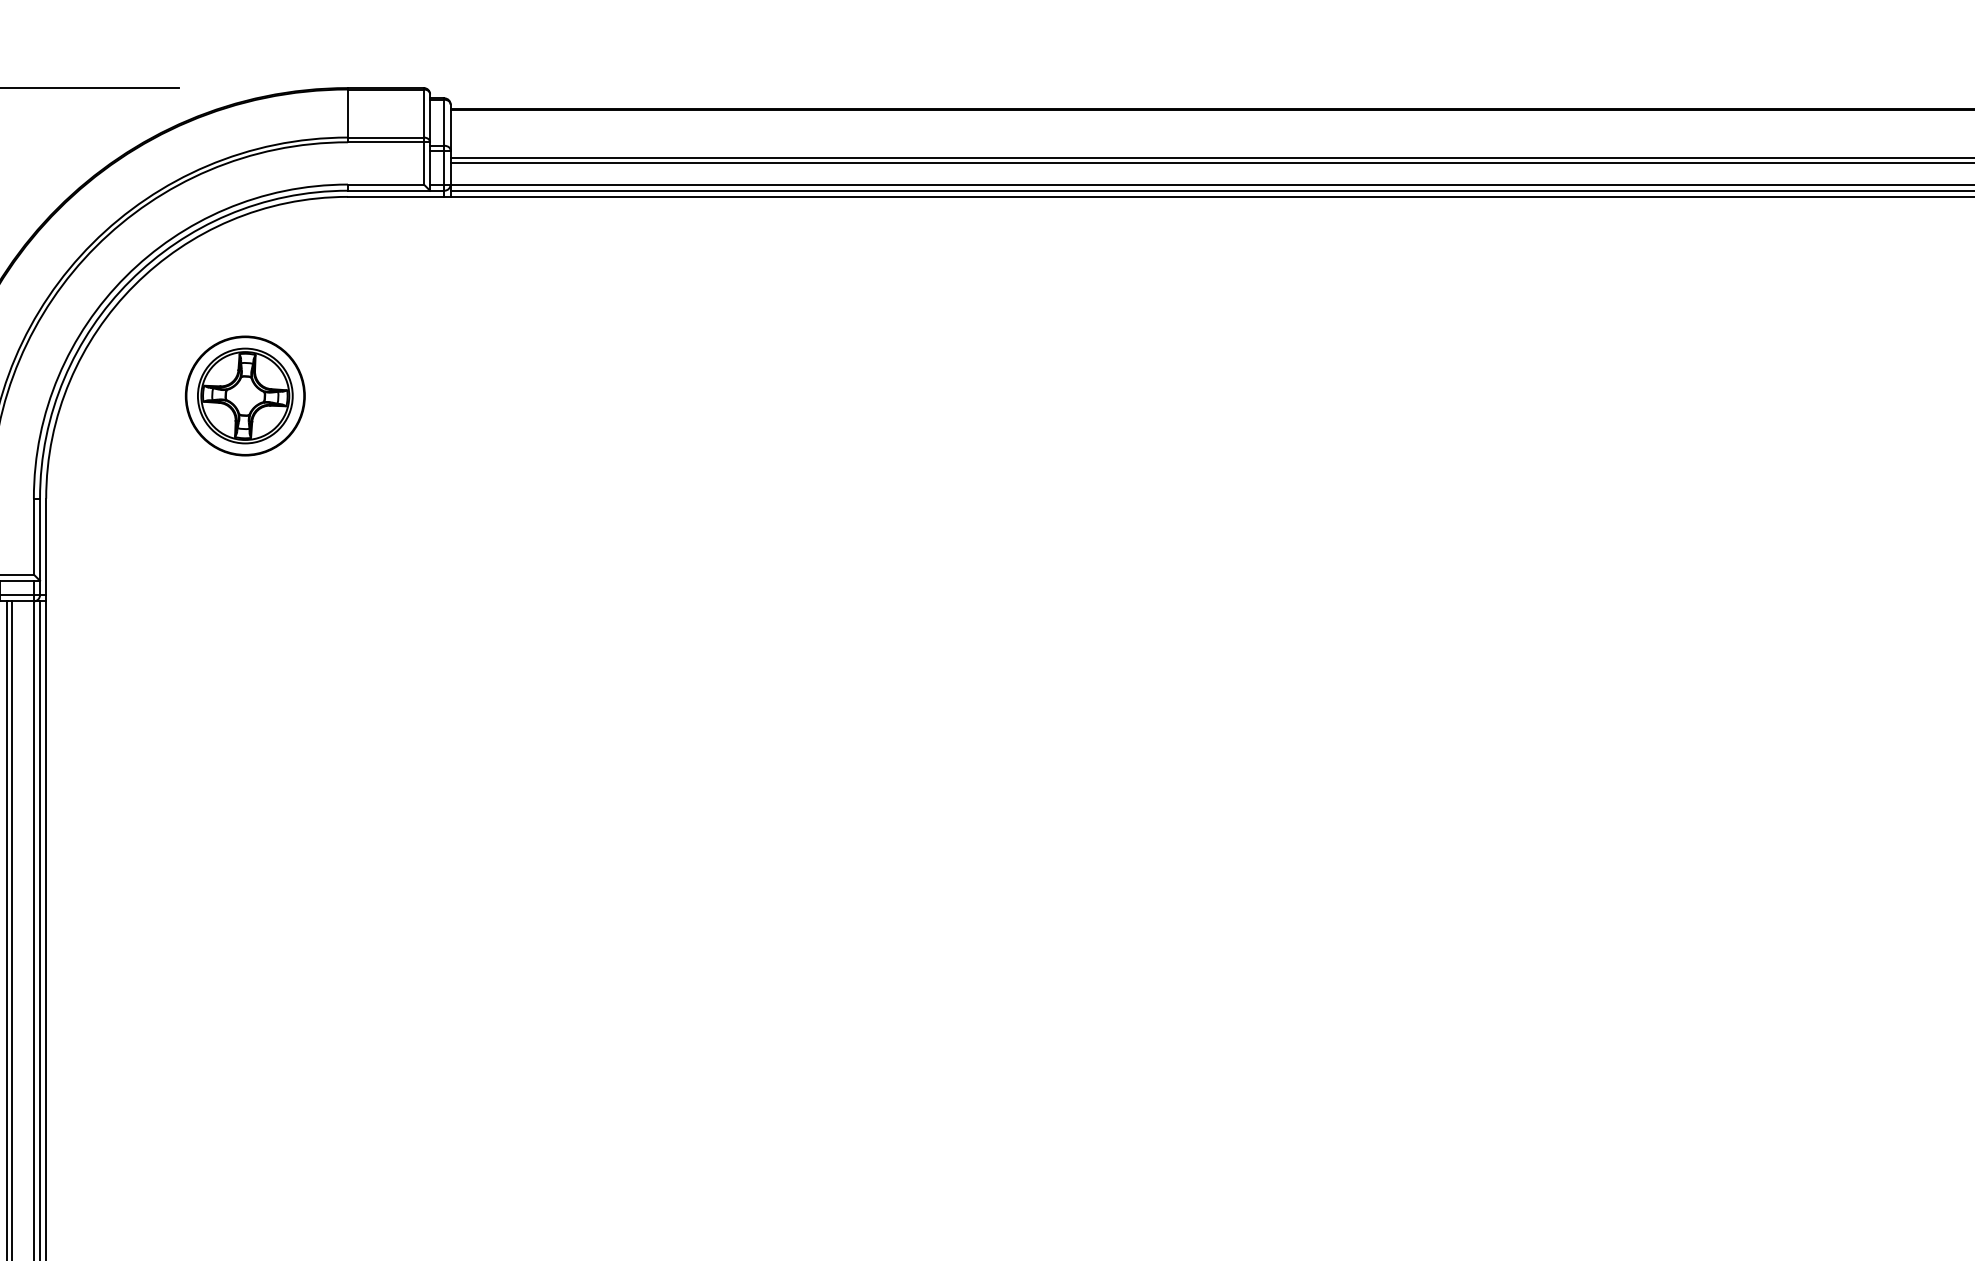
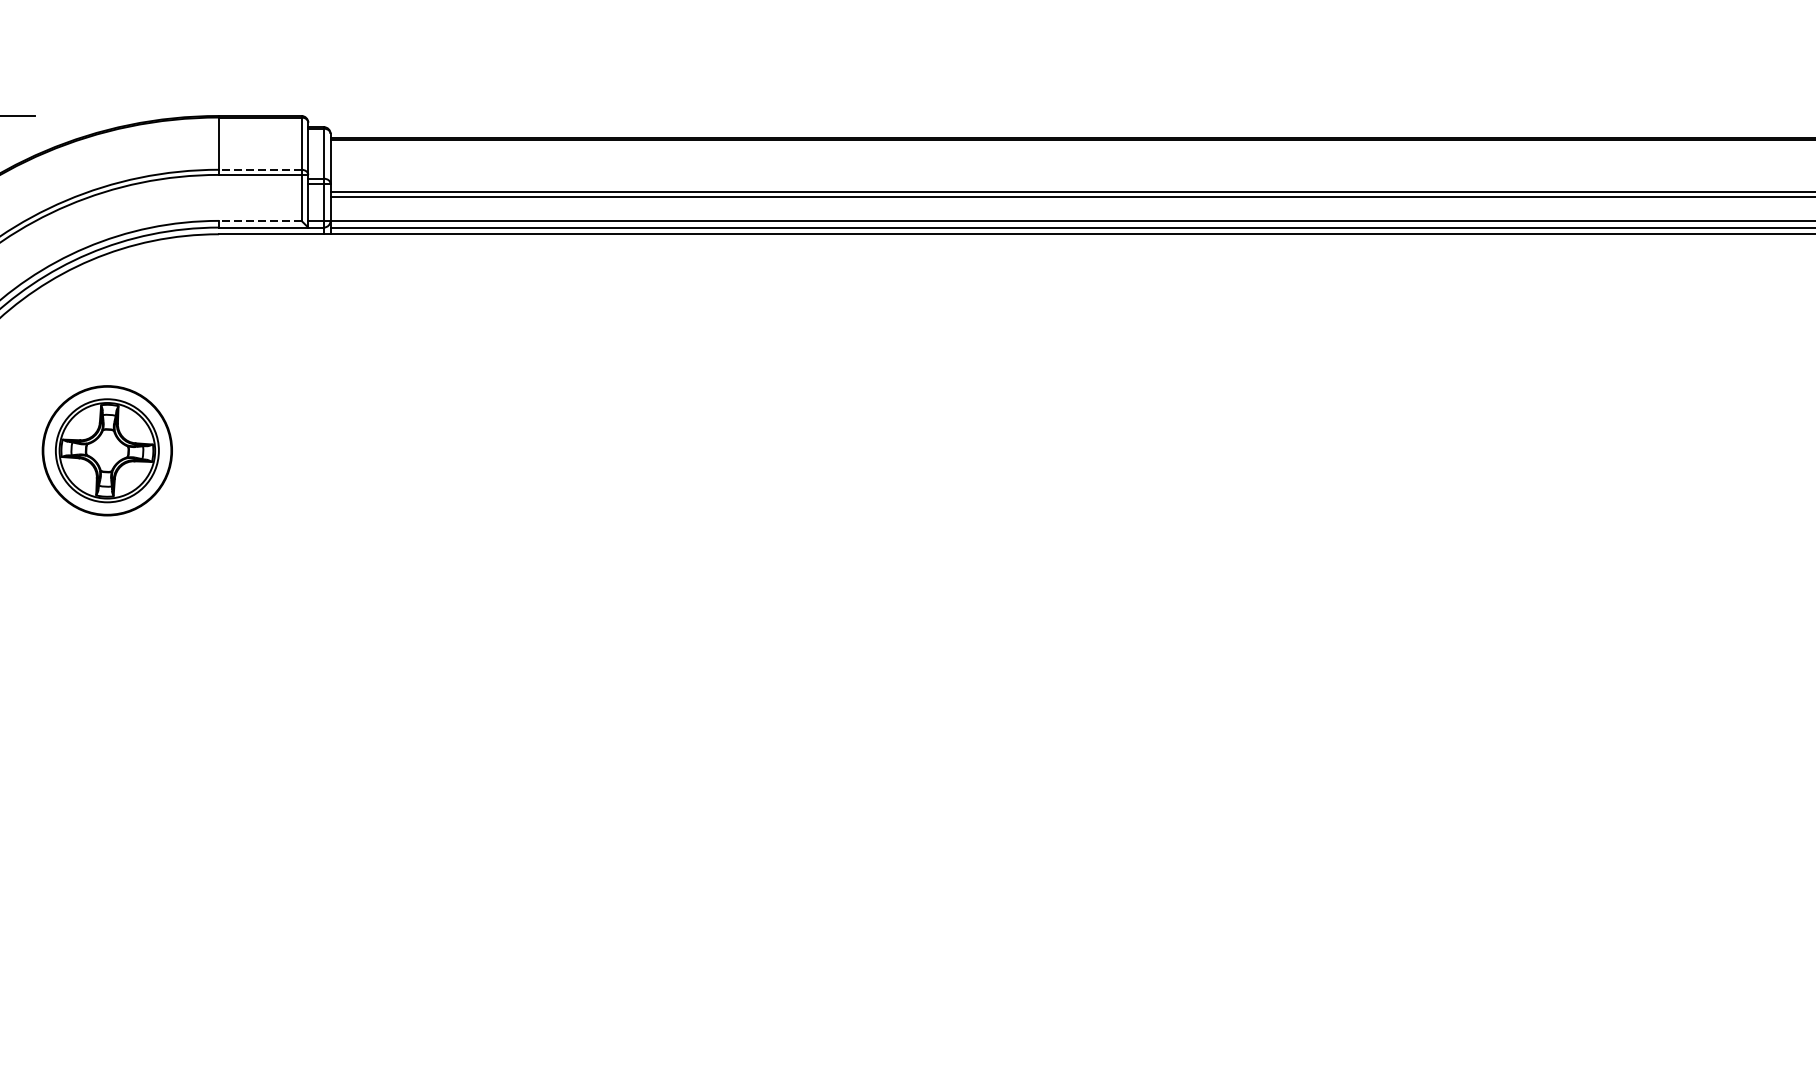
line: (385, 137) -> (259, 169), solid -> dashed
line: (385, 184) -> (259, 220), solid -> dashed

